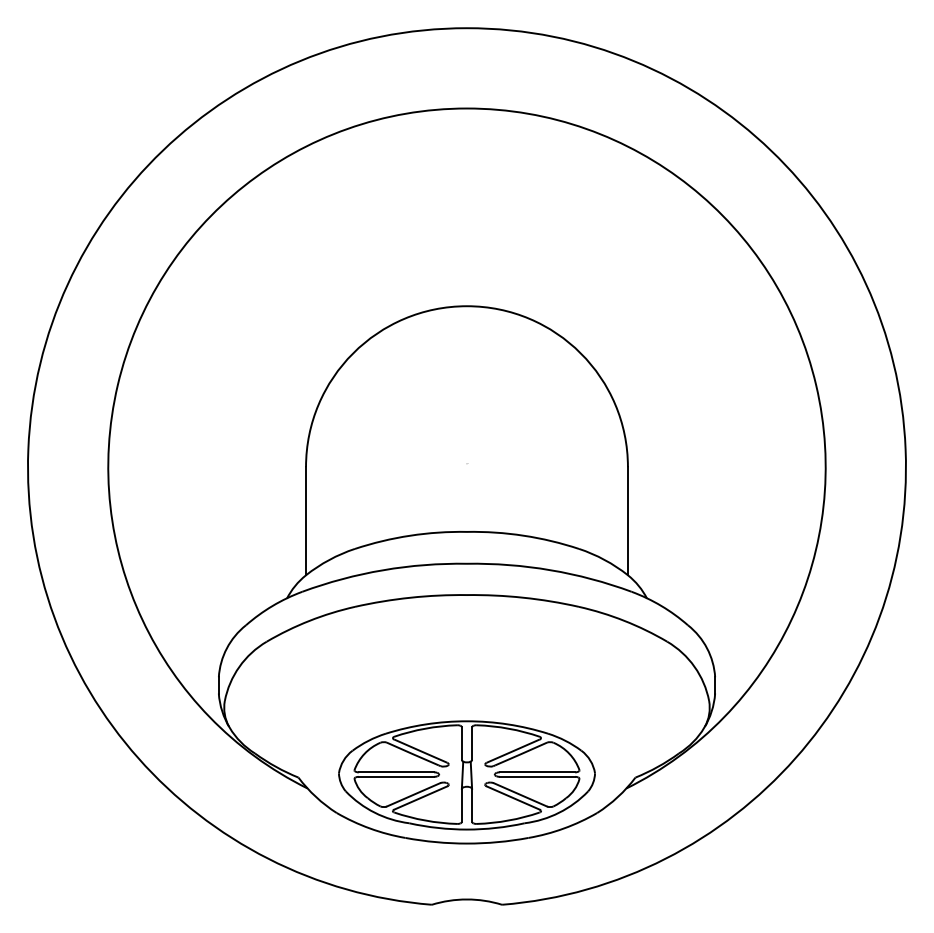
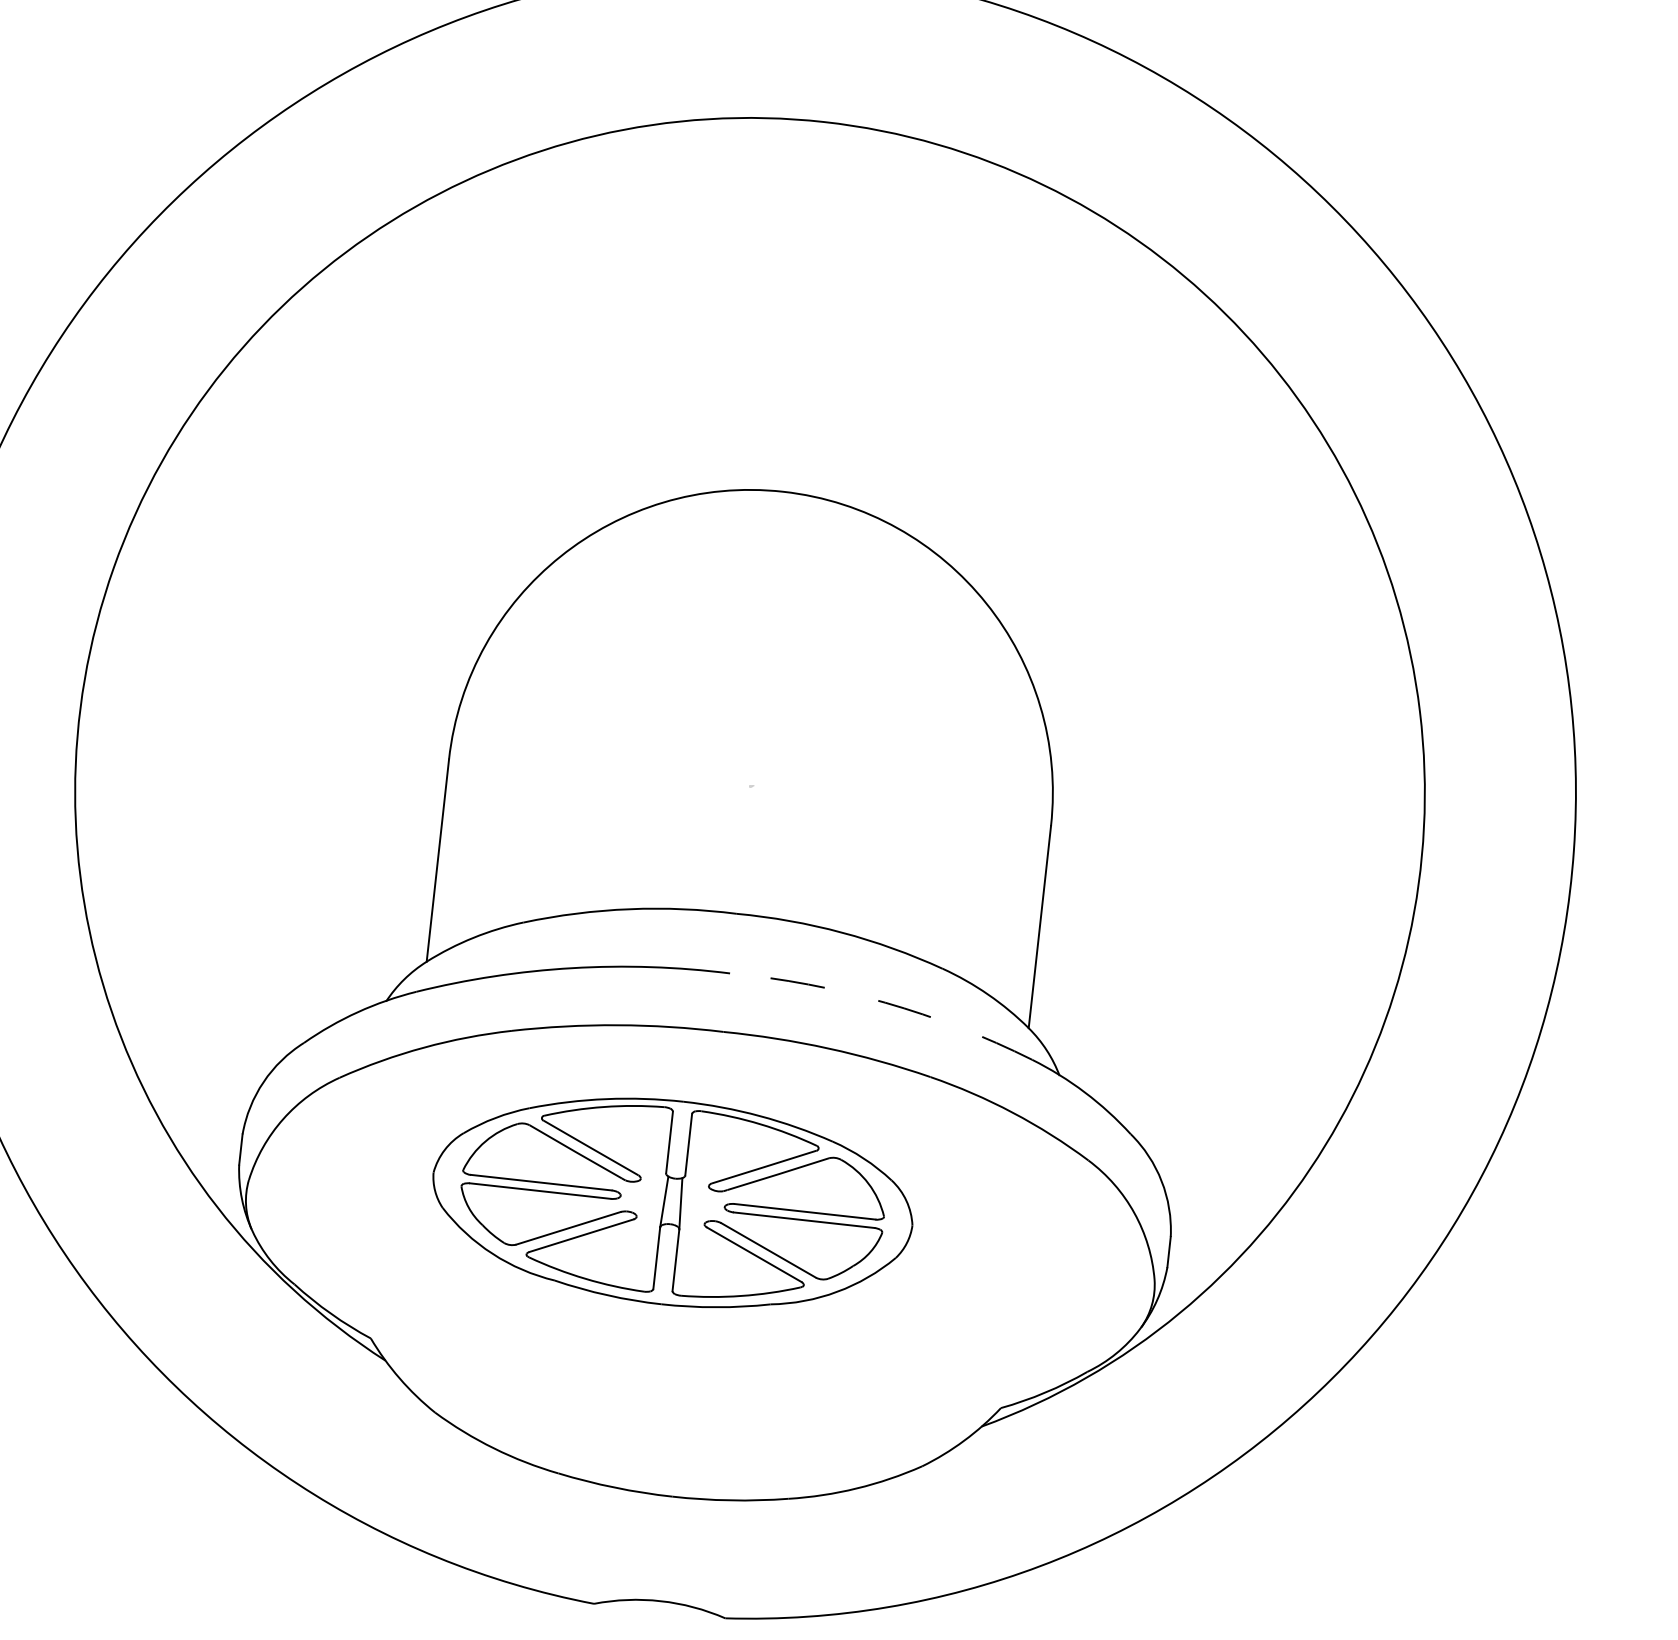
arc: (550, 570) -> (884, 1003), solid -> dashed
part: (466, 775) -> (671, 1203), moved

